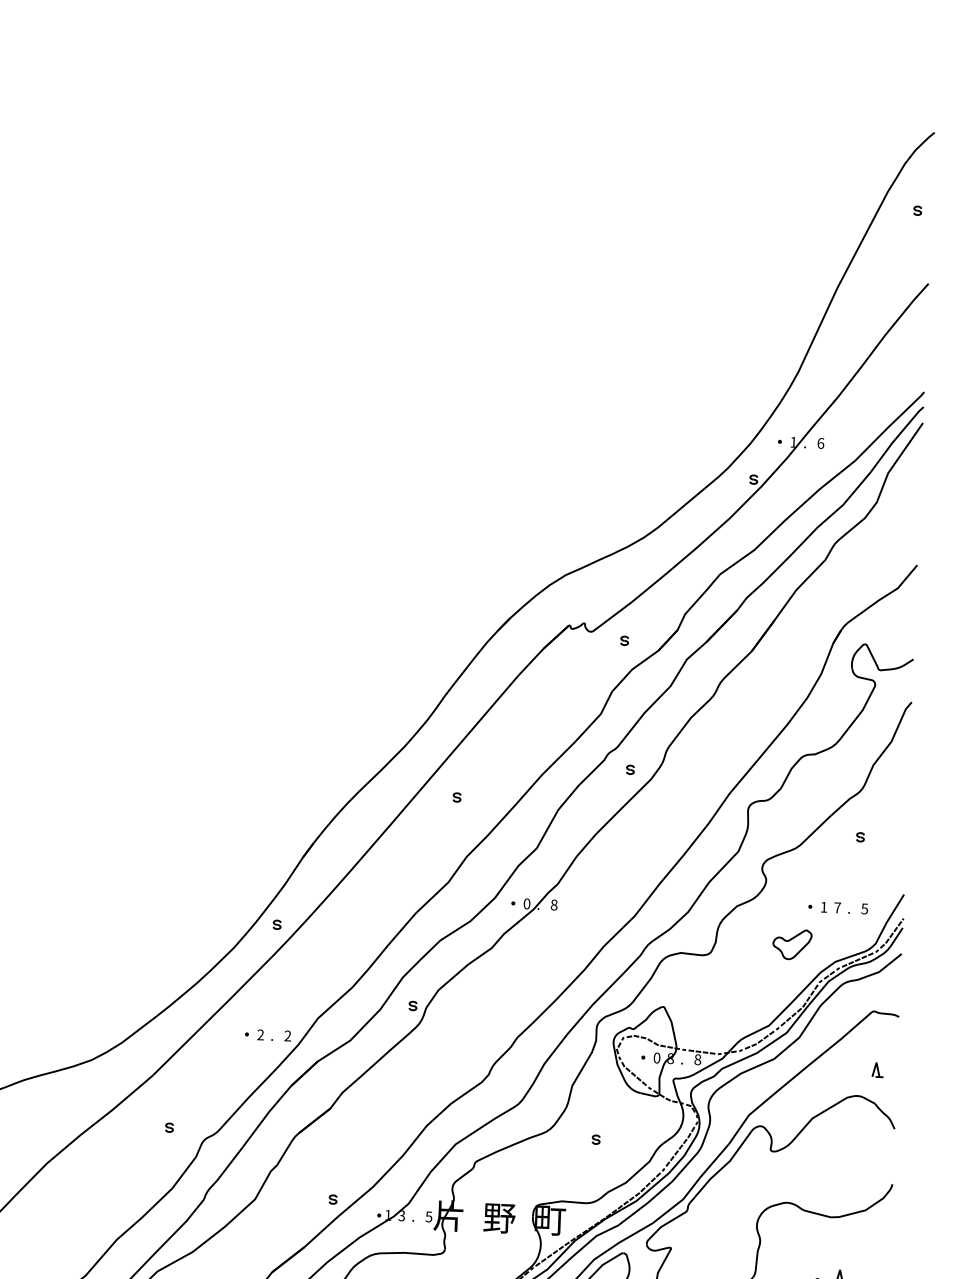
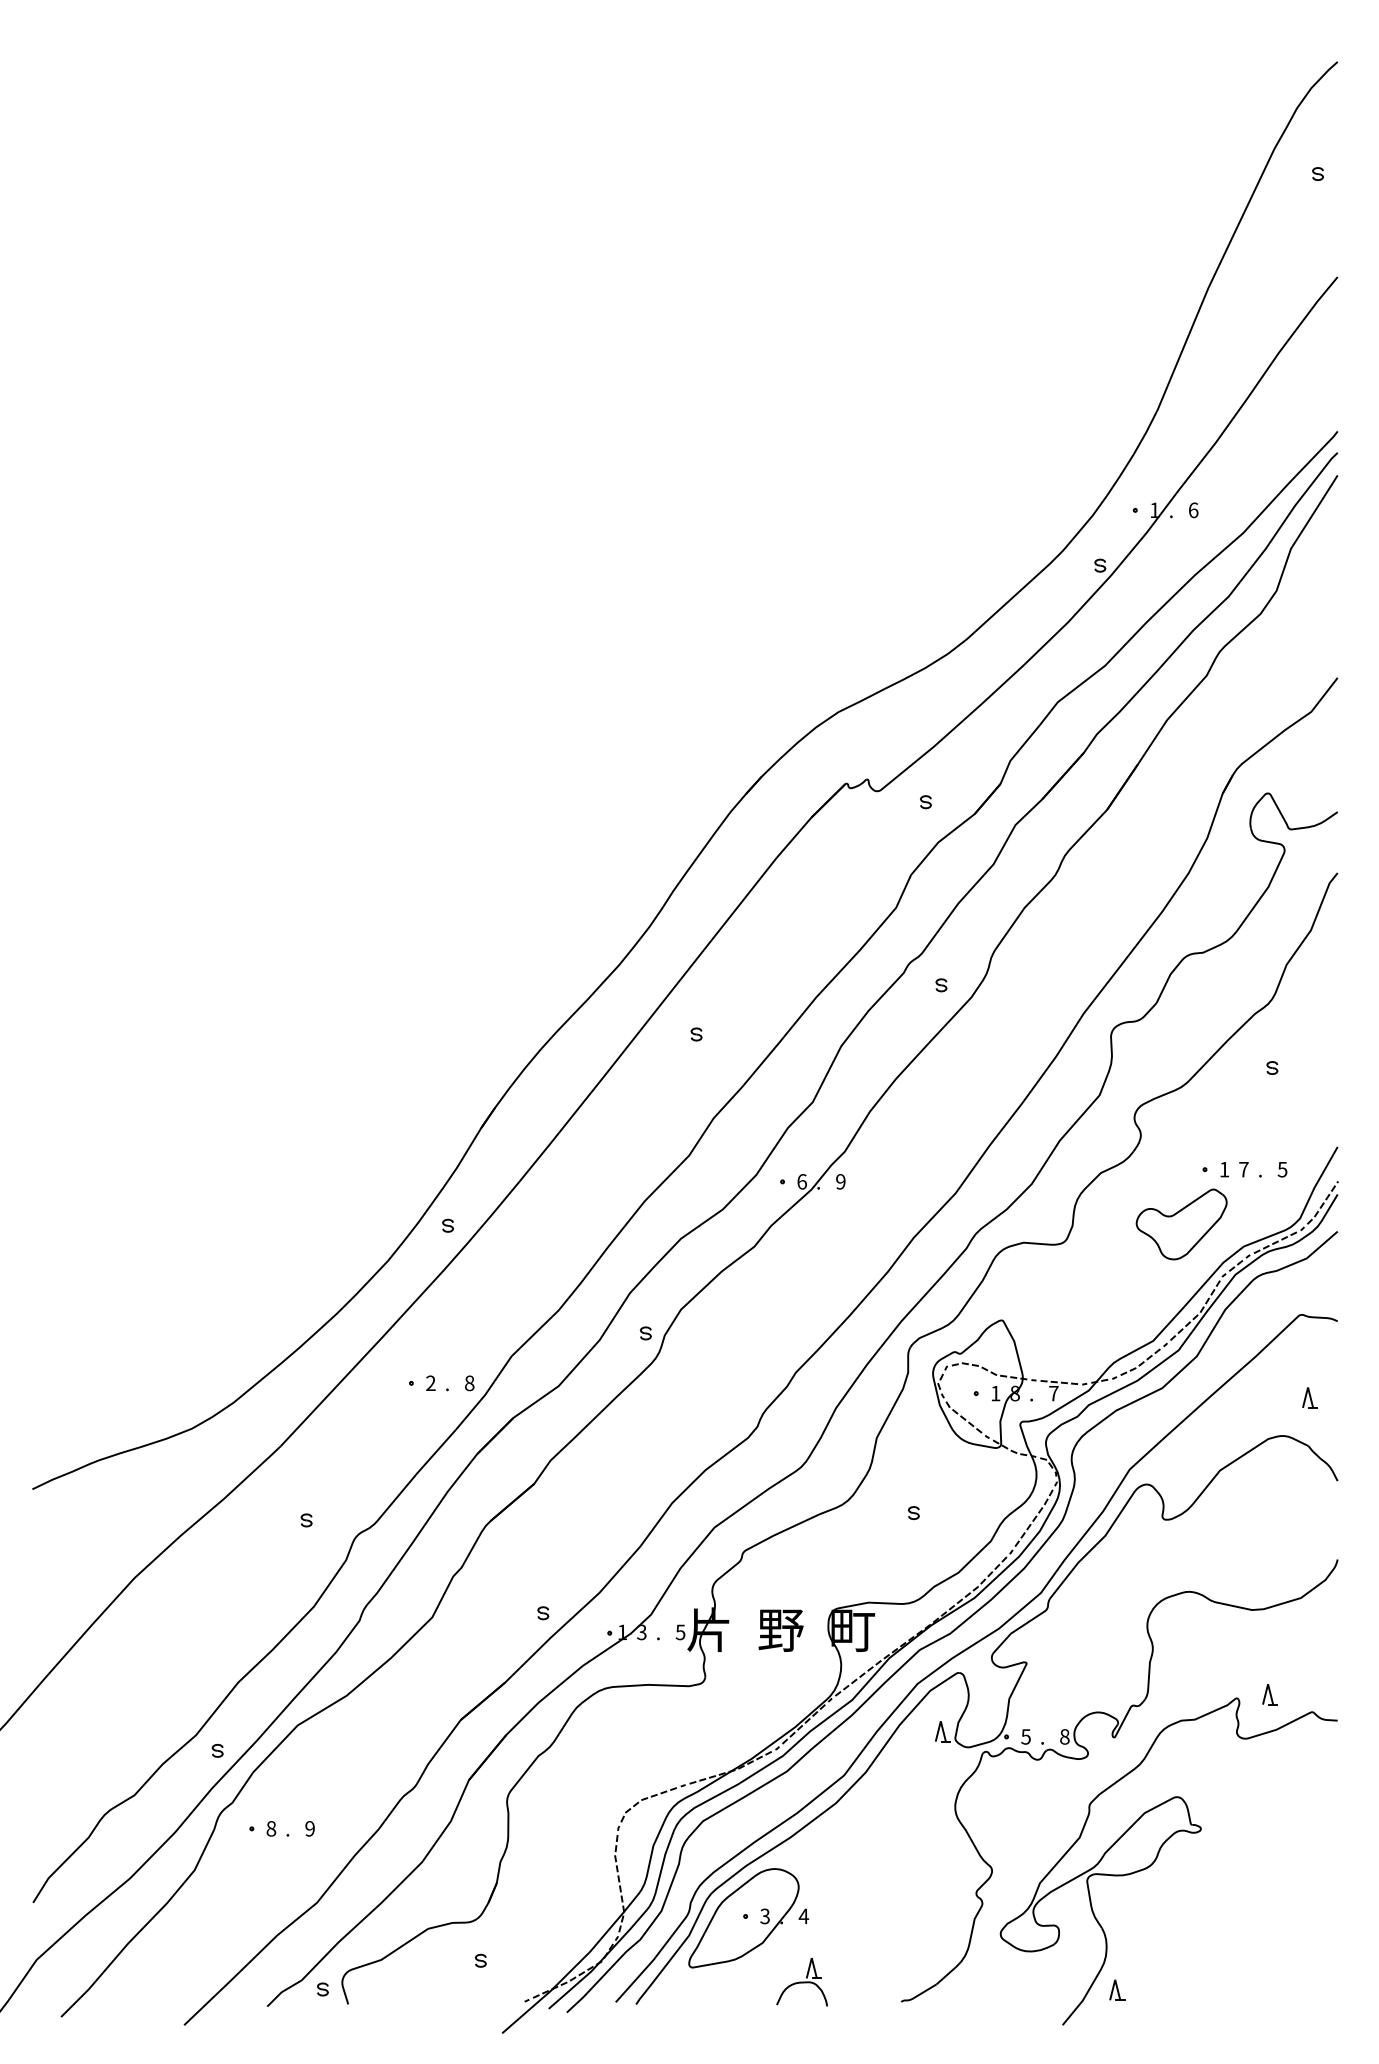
text: (526, 903) -> (801, 1181), 0 -> 6
text: (554, 904) -> (840, 1181), 8 -> 9
part: (792, 944) -> (1181, 1224), size x1.67
text: (287, 1036) -> (469, 1383), 2 -> 8
text: (656, 1058) -> (995, 1393), 0 -> 1
text: (697, 1059) -> (1053, 1393), 8 -> 7

